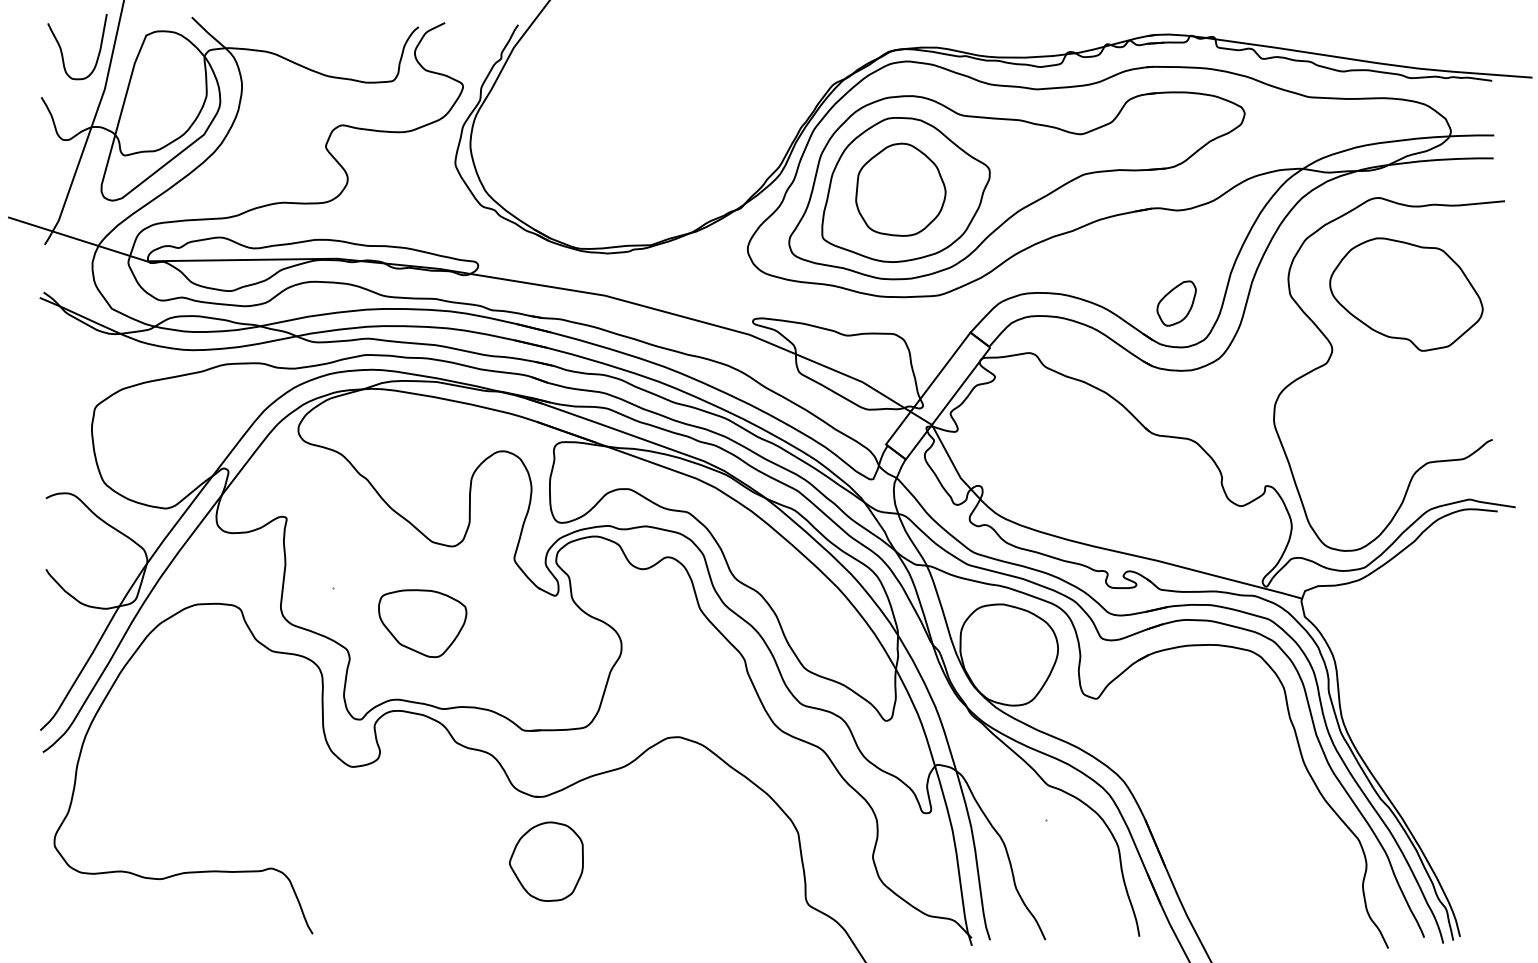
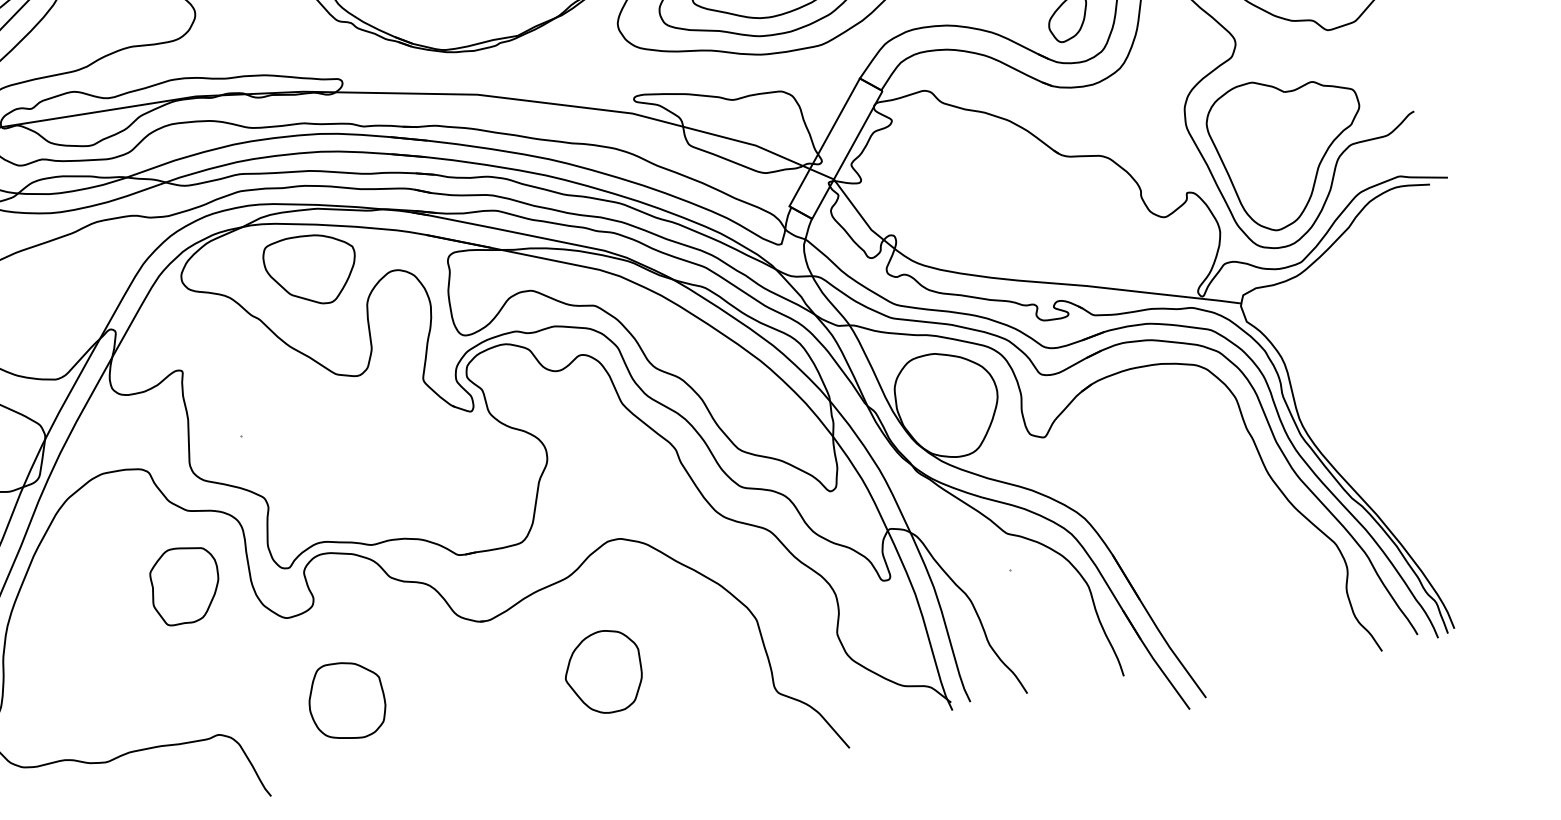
part: (1367, 461) -> (1288, 152), added
part: (422, 623) -> (310, 270), moved
part: (259, 721) -> (184, 585), added
part: (397, 853) -> (346, 700), added
part: (546, 861) -> (603, 672), moved

